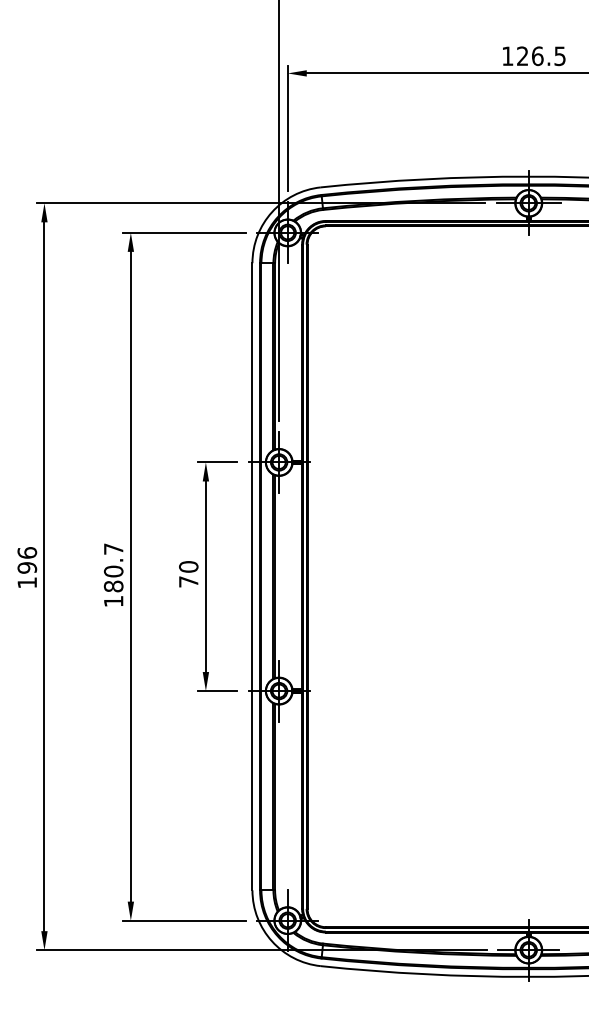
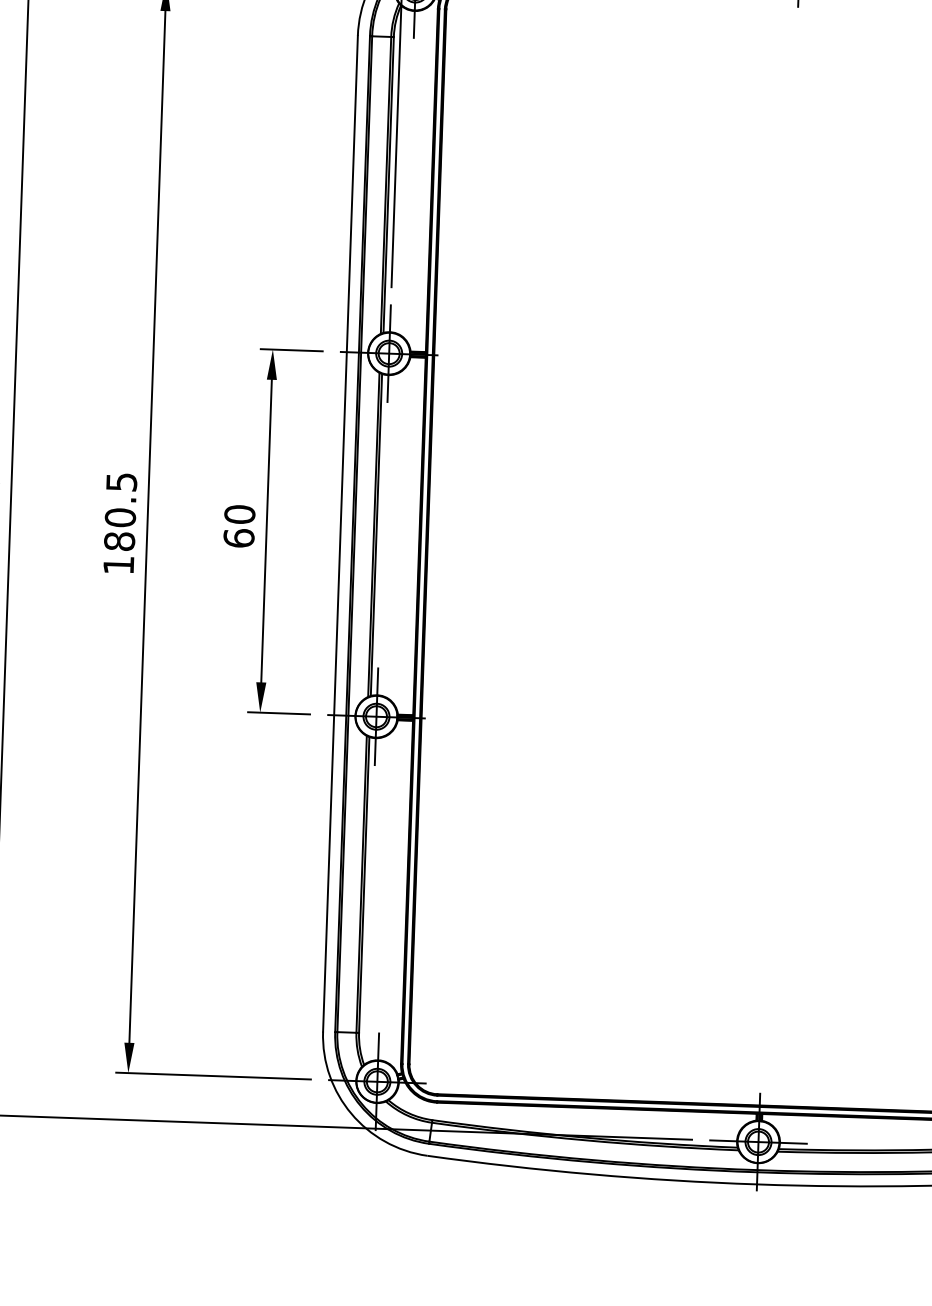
text: (113, 548) -> (121, 481), 180.7 -> 180.5
text: (188, 581) -> (238, 537), 70 -> 60

